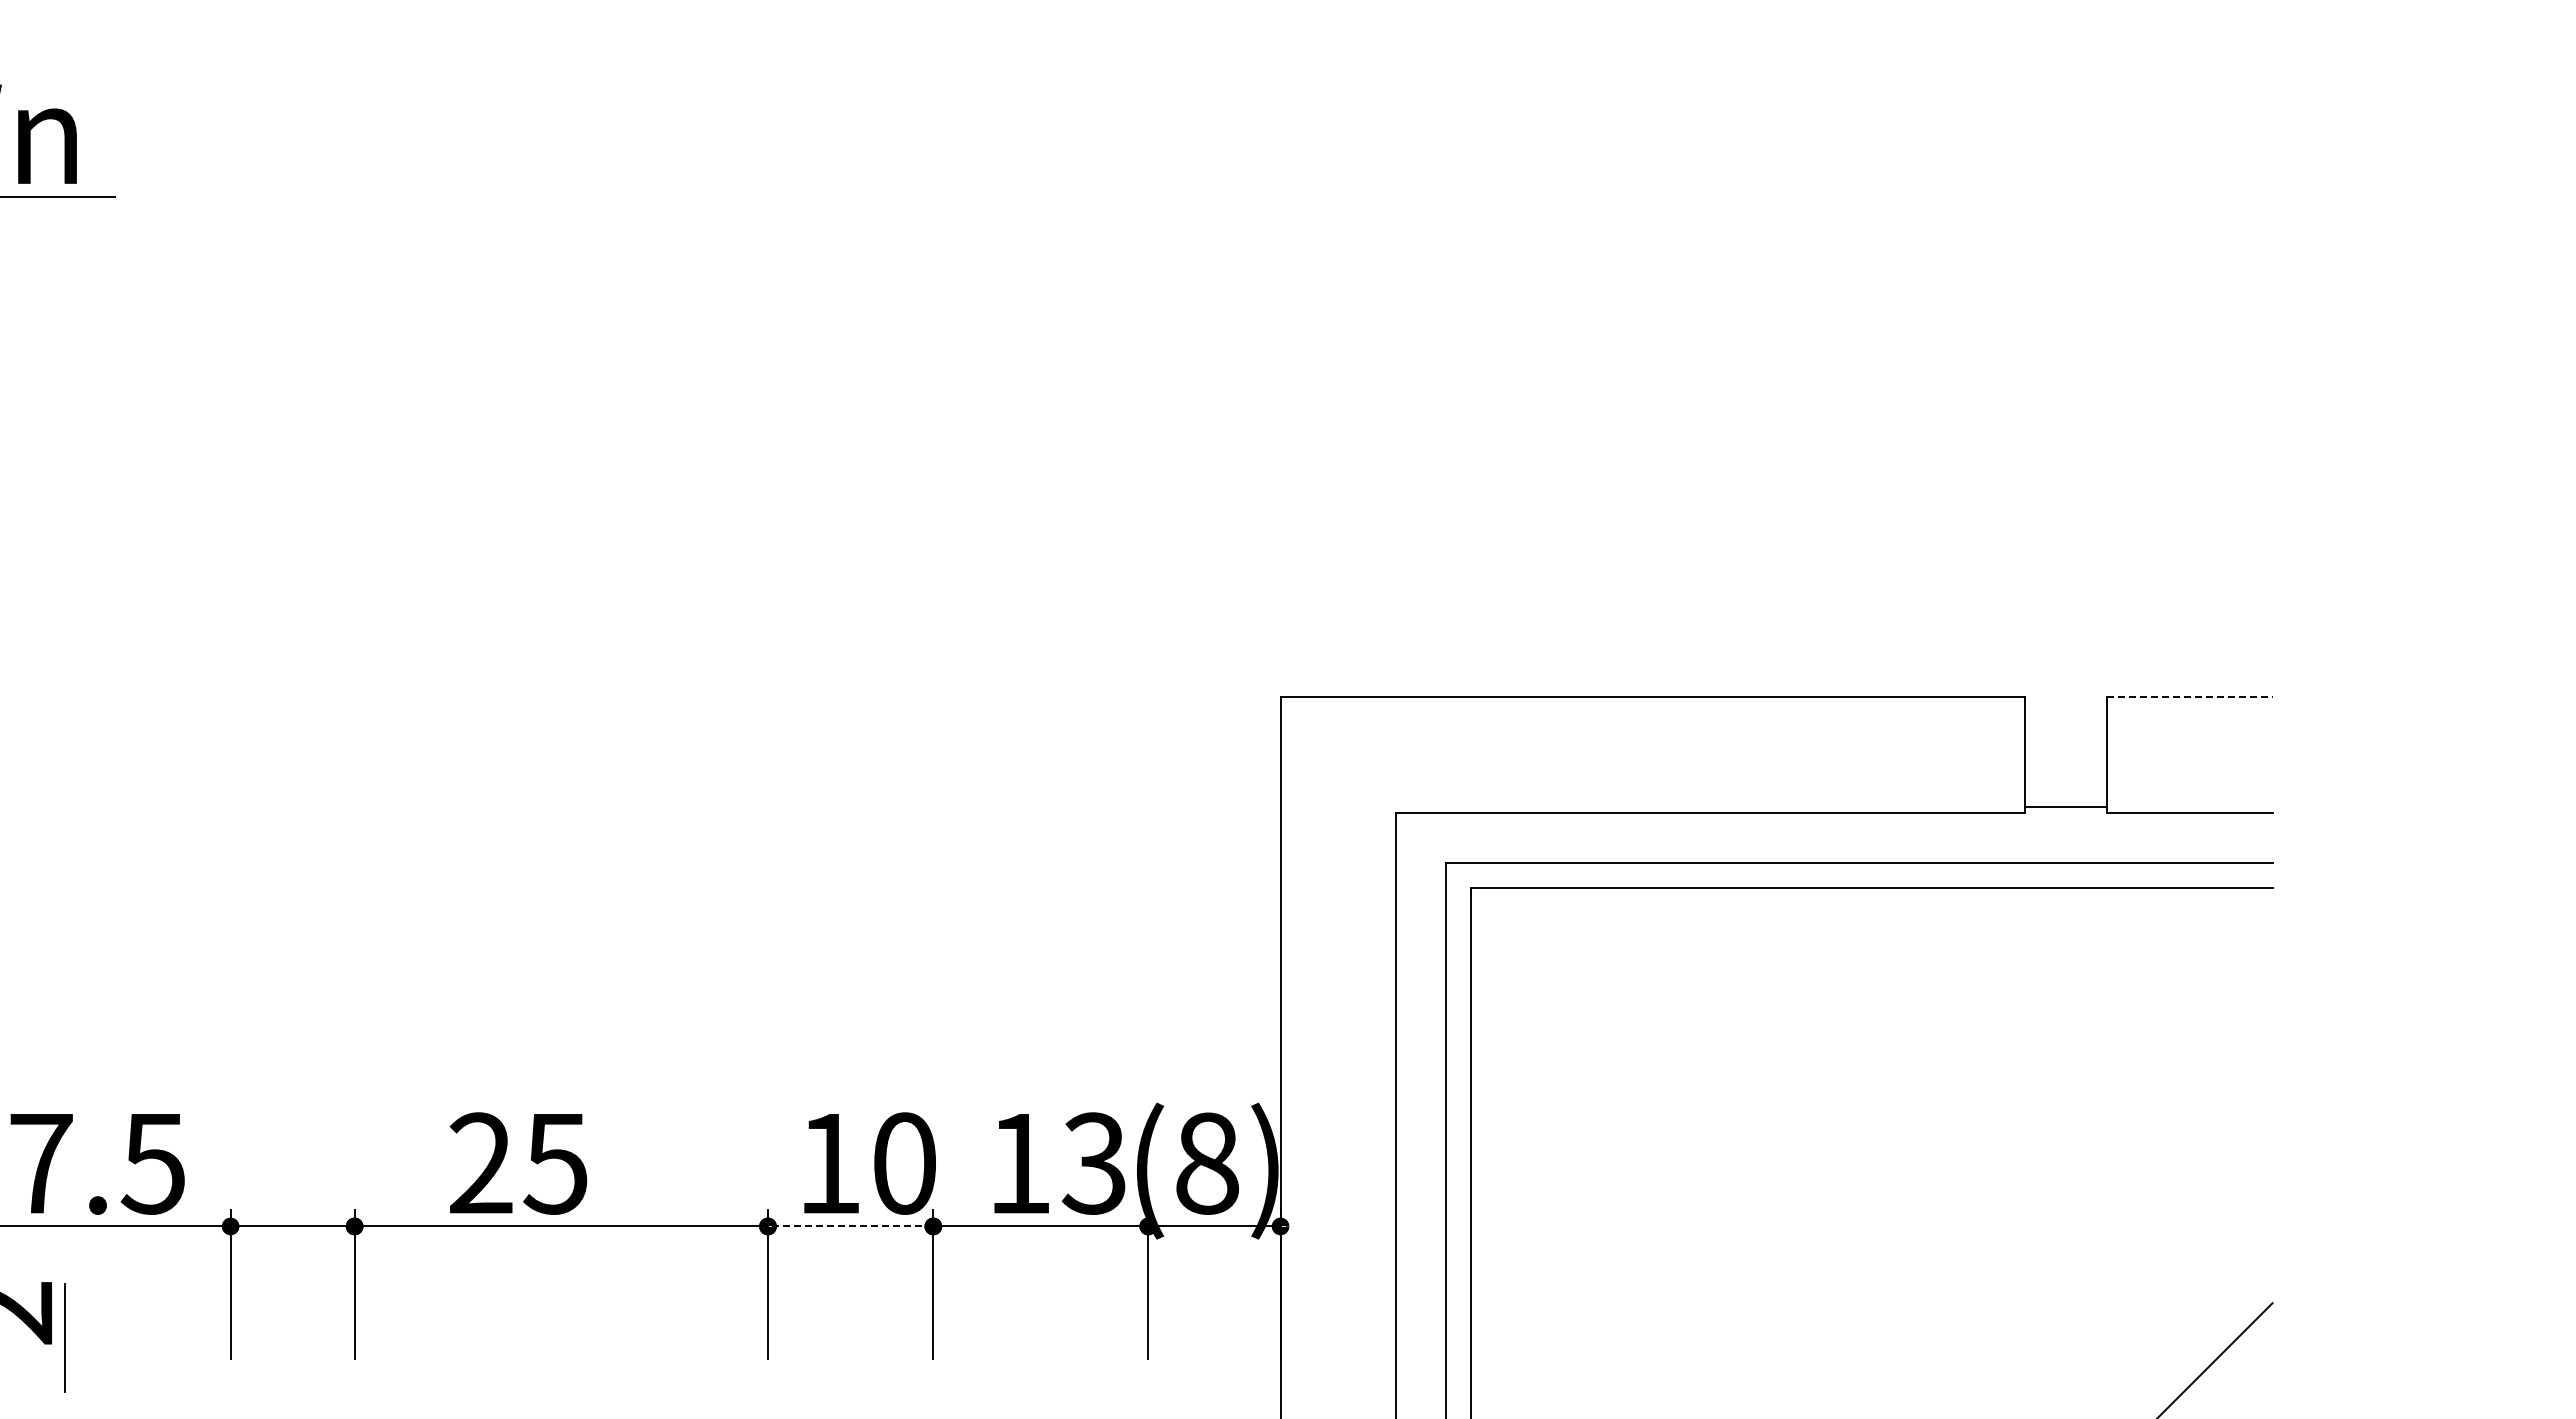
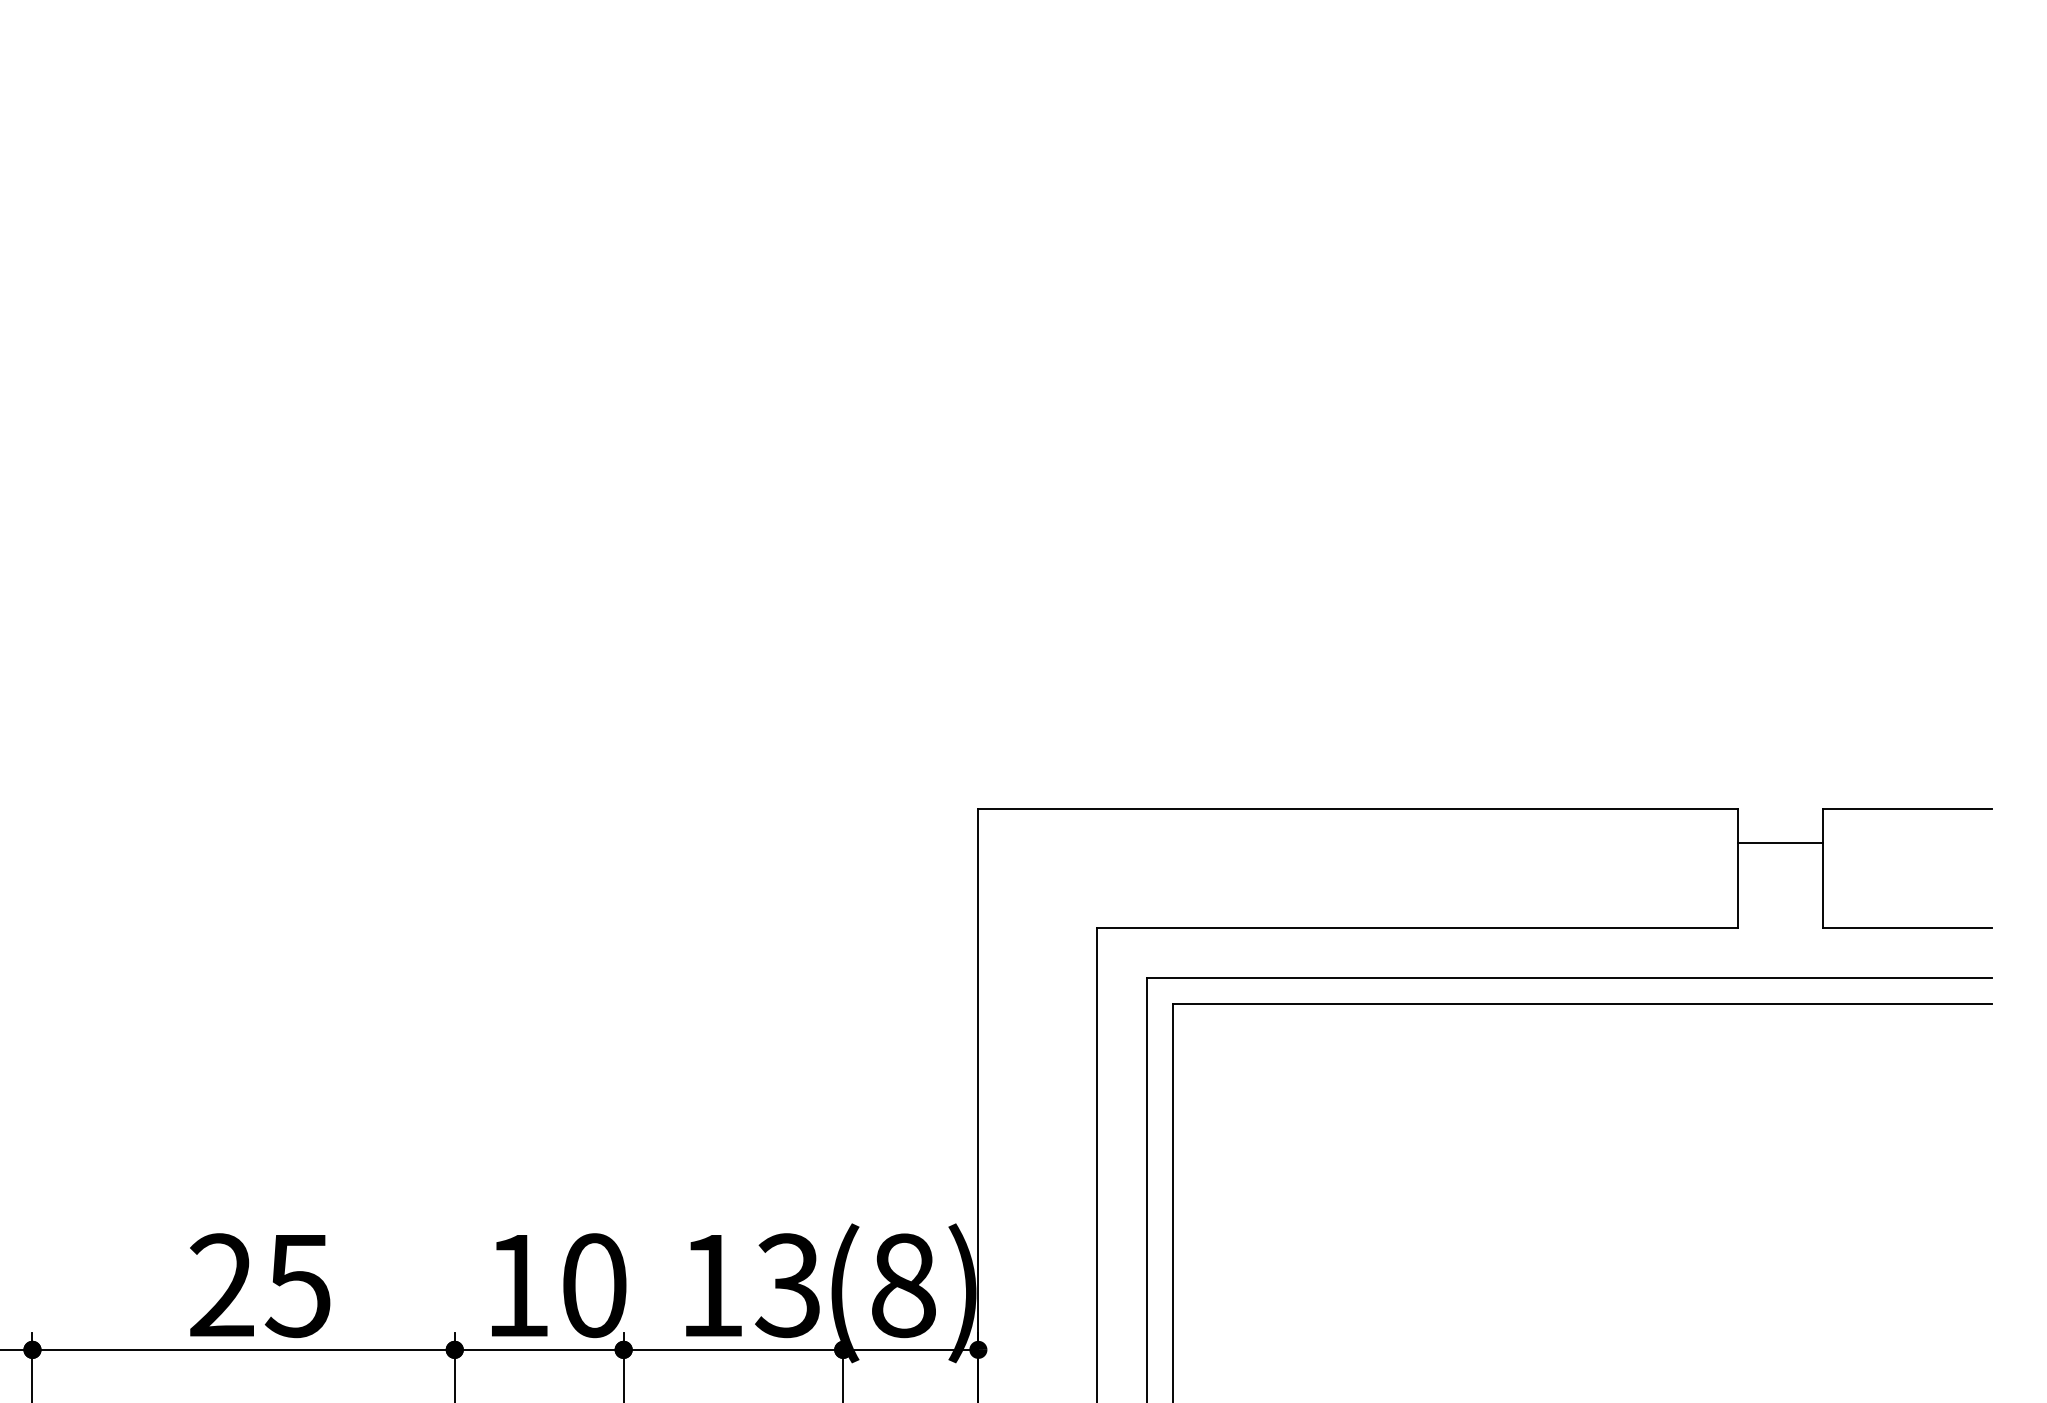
line: (2189, 697) -> (1906, 809), dashed -> solid
line: (2065, 807) -> (1780, 843), moved
text: (518, 1163) -> (260, 1285), moved
line: (850, 1226) -> (539, 1349), dashed -> solid

